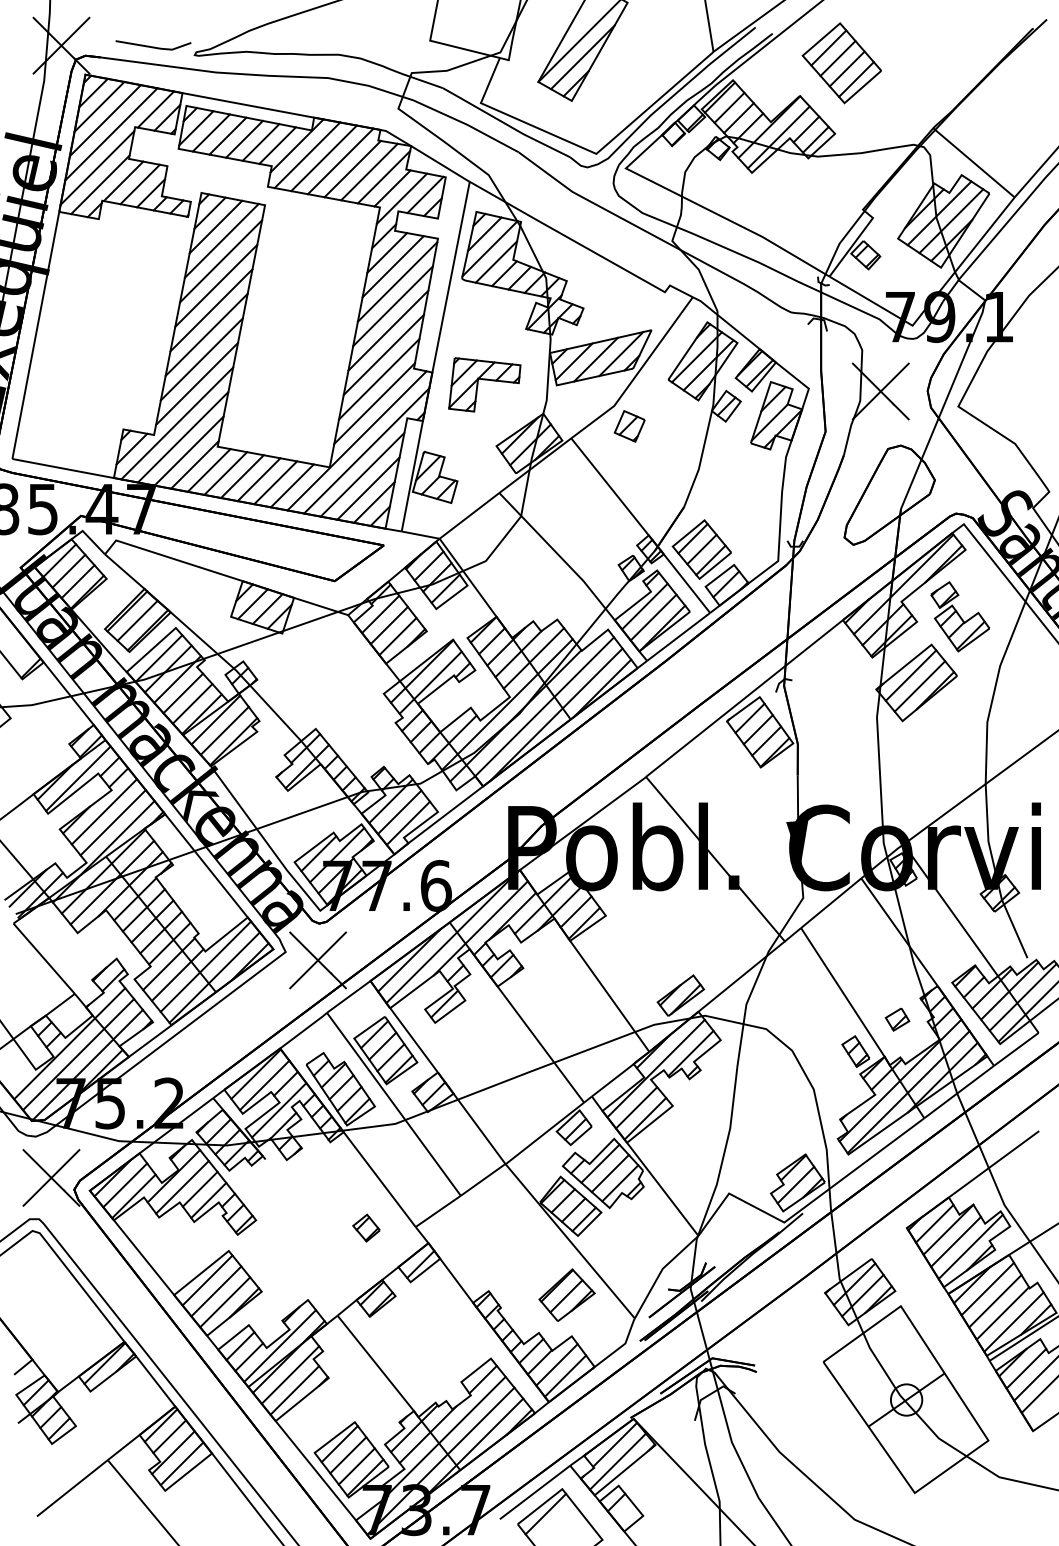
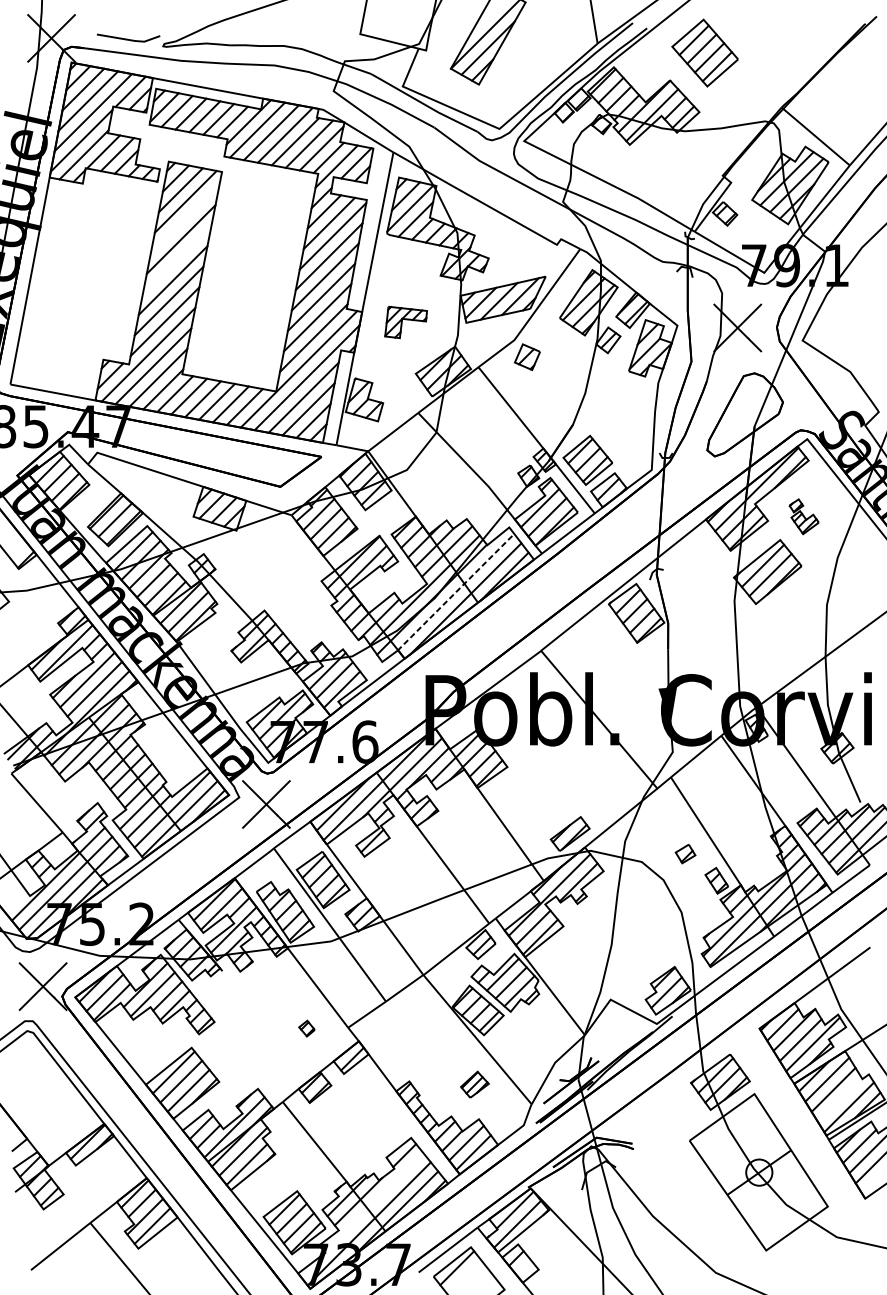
line: (221, 261) -> (185, 219), removed
line: (211, 310) -> (177, 260), removed
part: (484, 384) -> (405, 322), size x0.7
part: (959, 616) -> (803, 516), size x0.6
line: (544, 707) -> (456, 592), solid -> dashed
part: (897, 1019) -> (685, 853), moved
part: (366, 1227) -> (306, 1028), size x0.7
part: (566, 1294) -> (474, 1084), size x0.6
line: (1002, 1313) -> (839, 1100), removed
line: (446, 1435) -> (373, 1202), removed

